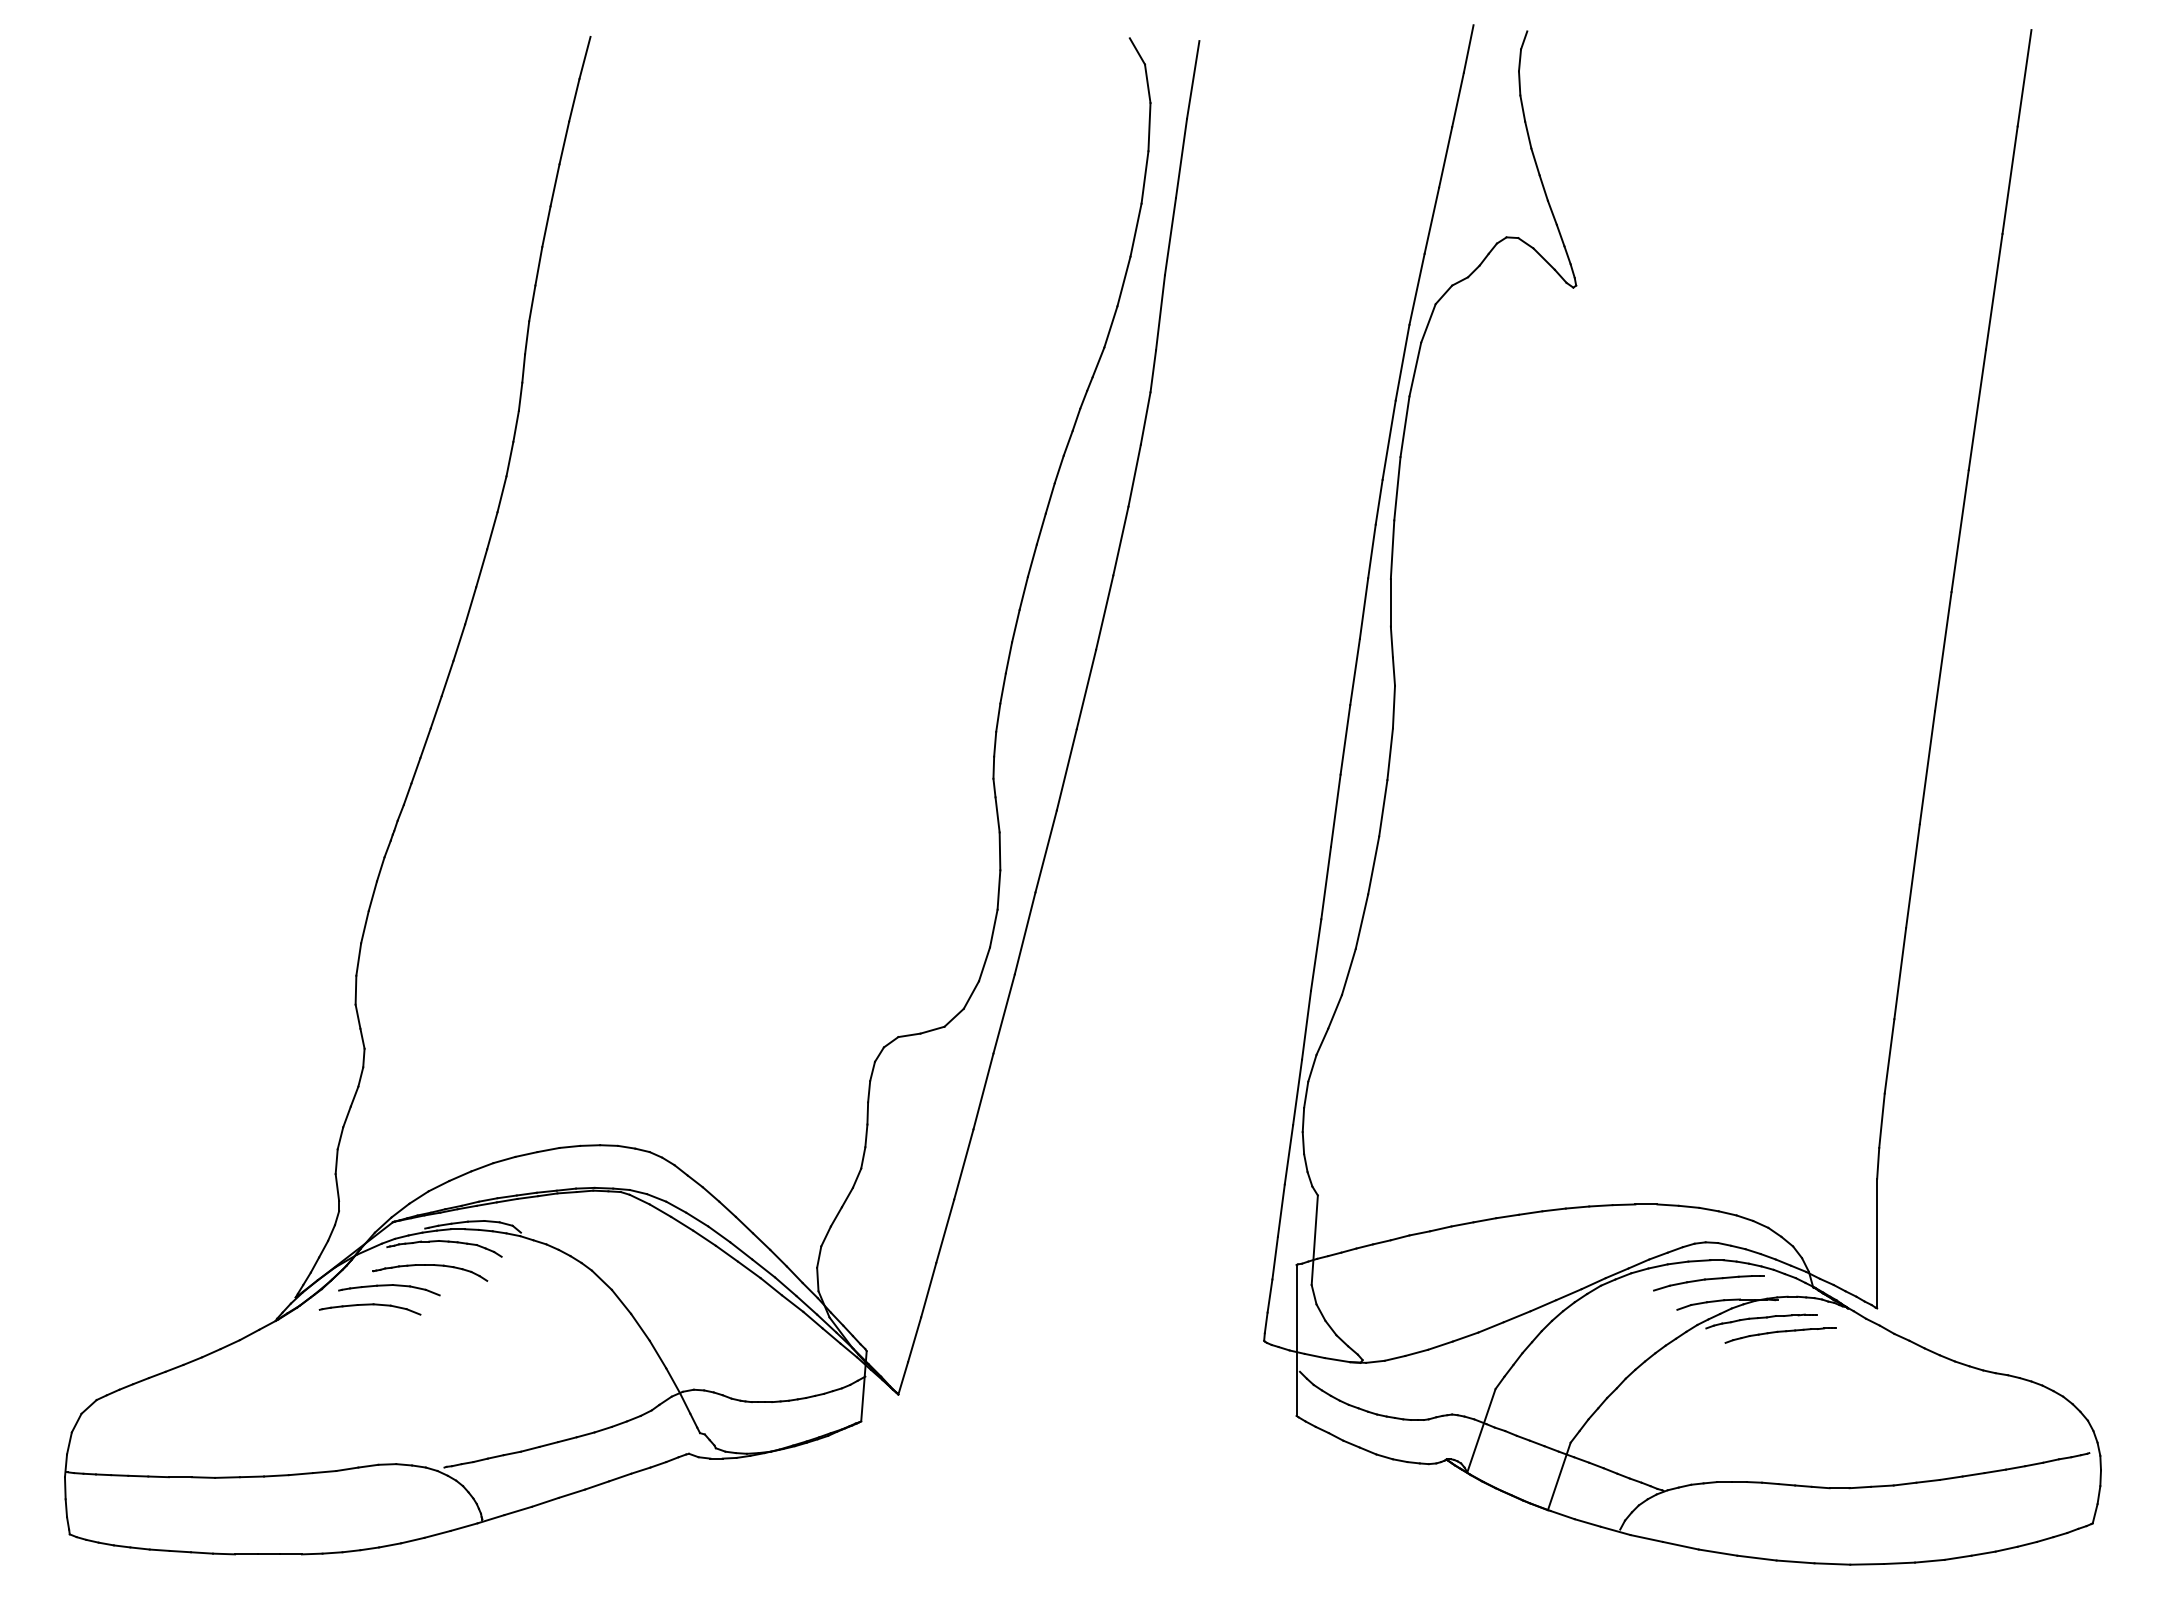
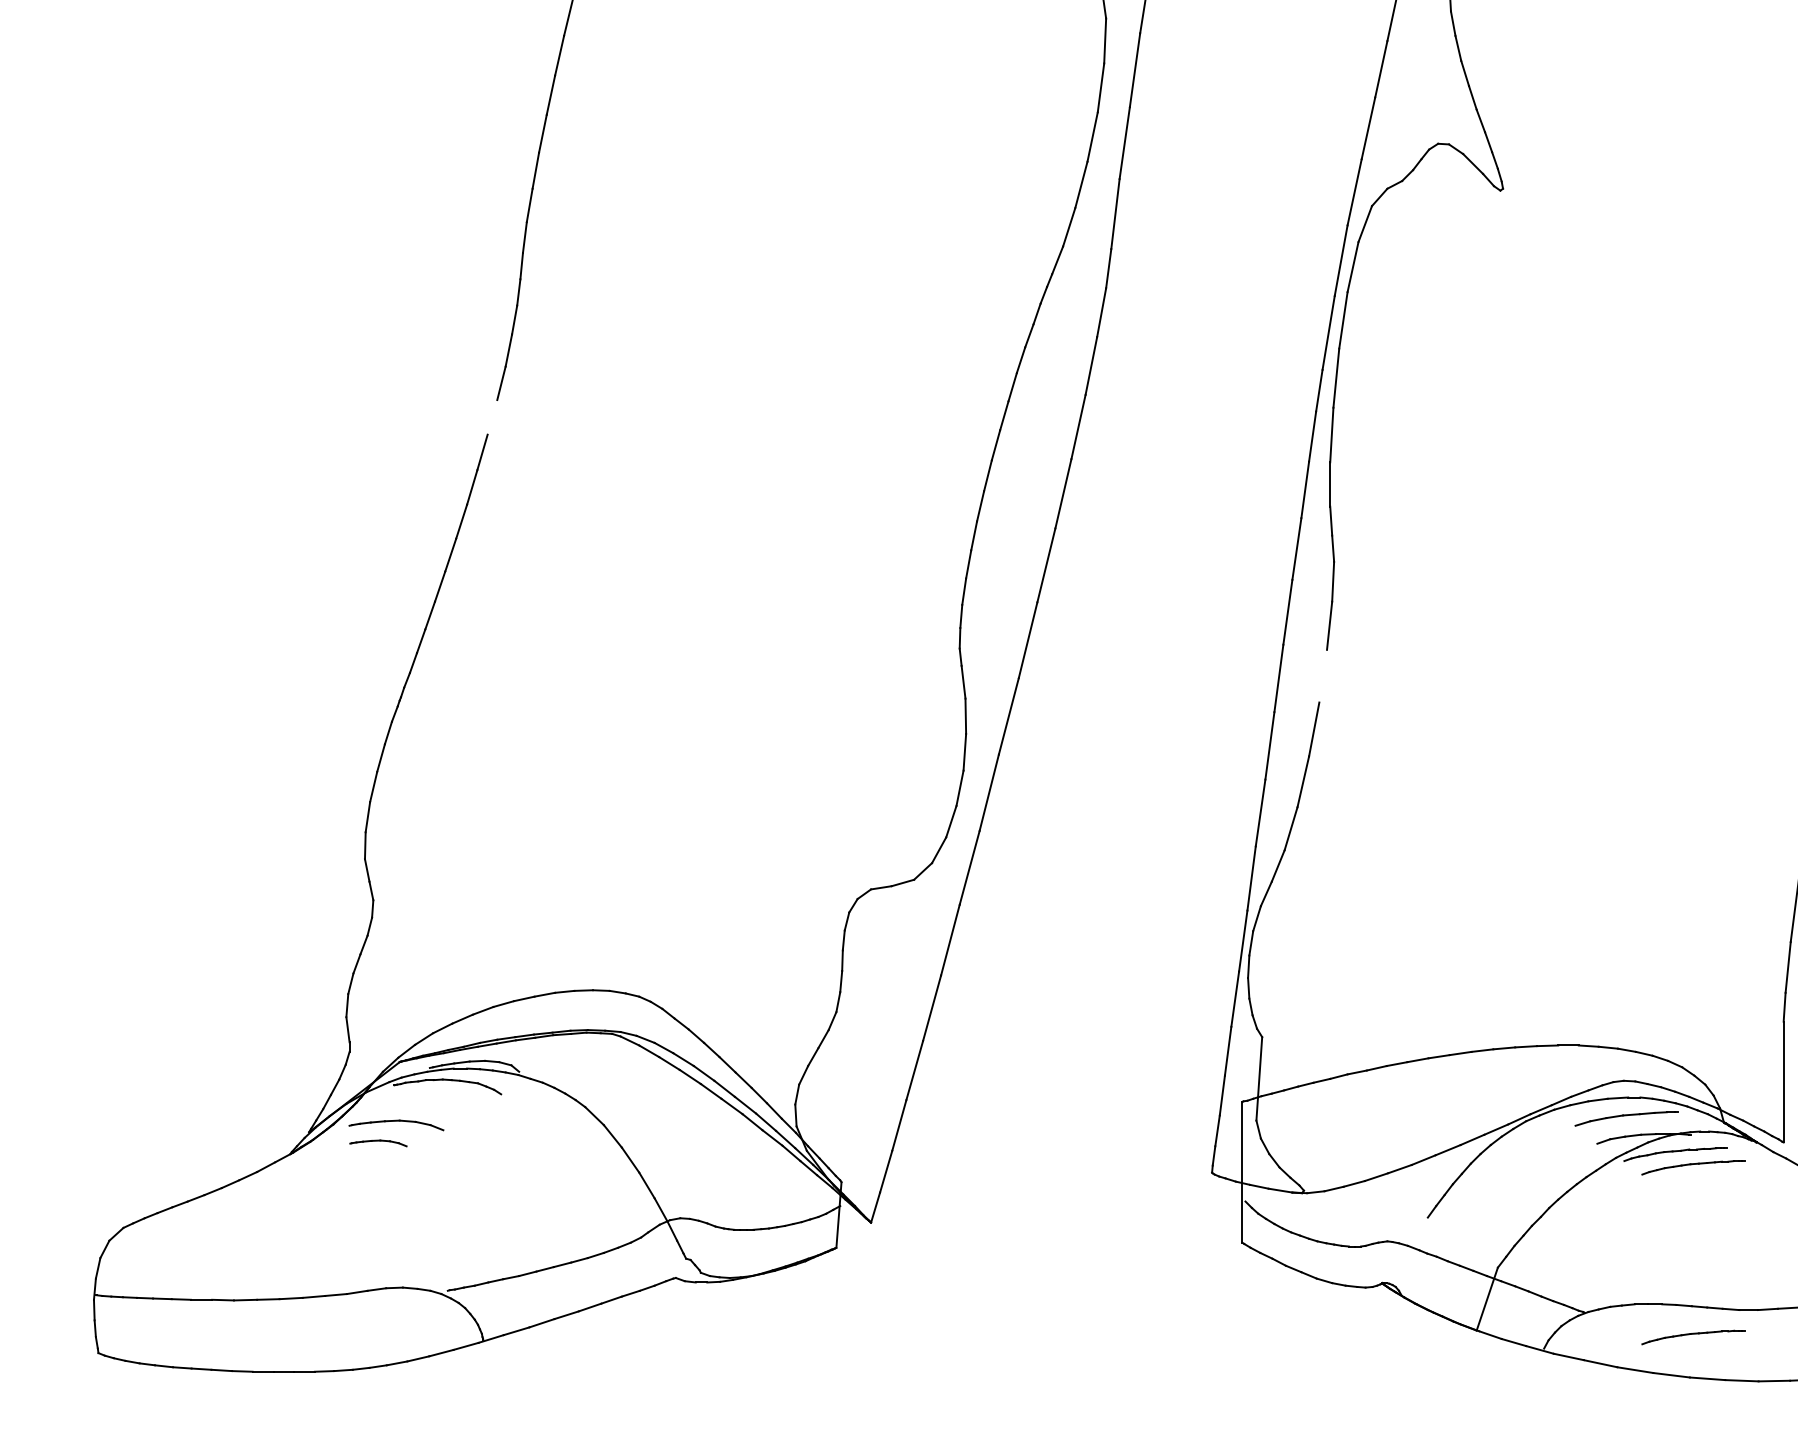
line: (492, 530) -> (492, 417), removed
line: (1383, 808) -> (1323, 676), removed
part: (430, 1265) -> (434, 1102), removed
part: (369, 1309) -> (377, 1143), size x0.6
line: (1481, 1430) -> (1414, 1256), removed
part: (1780, 1517) -> (1693, 1337), added

